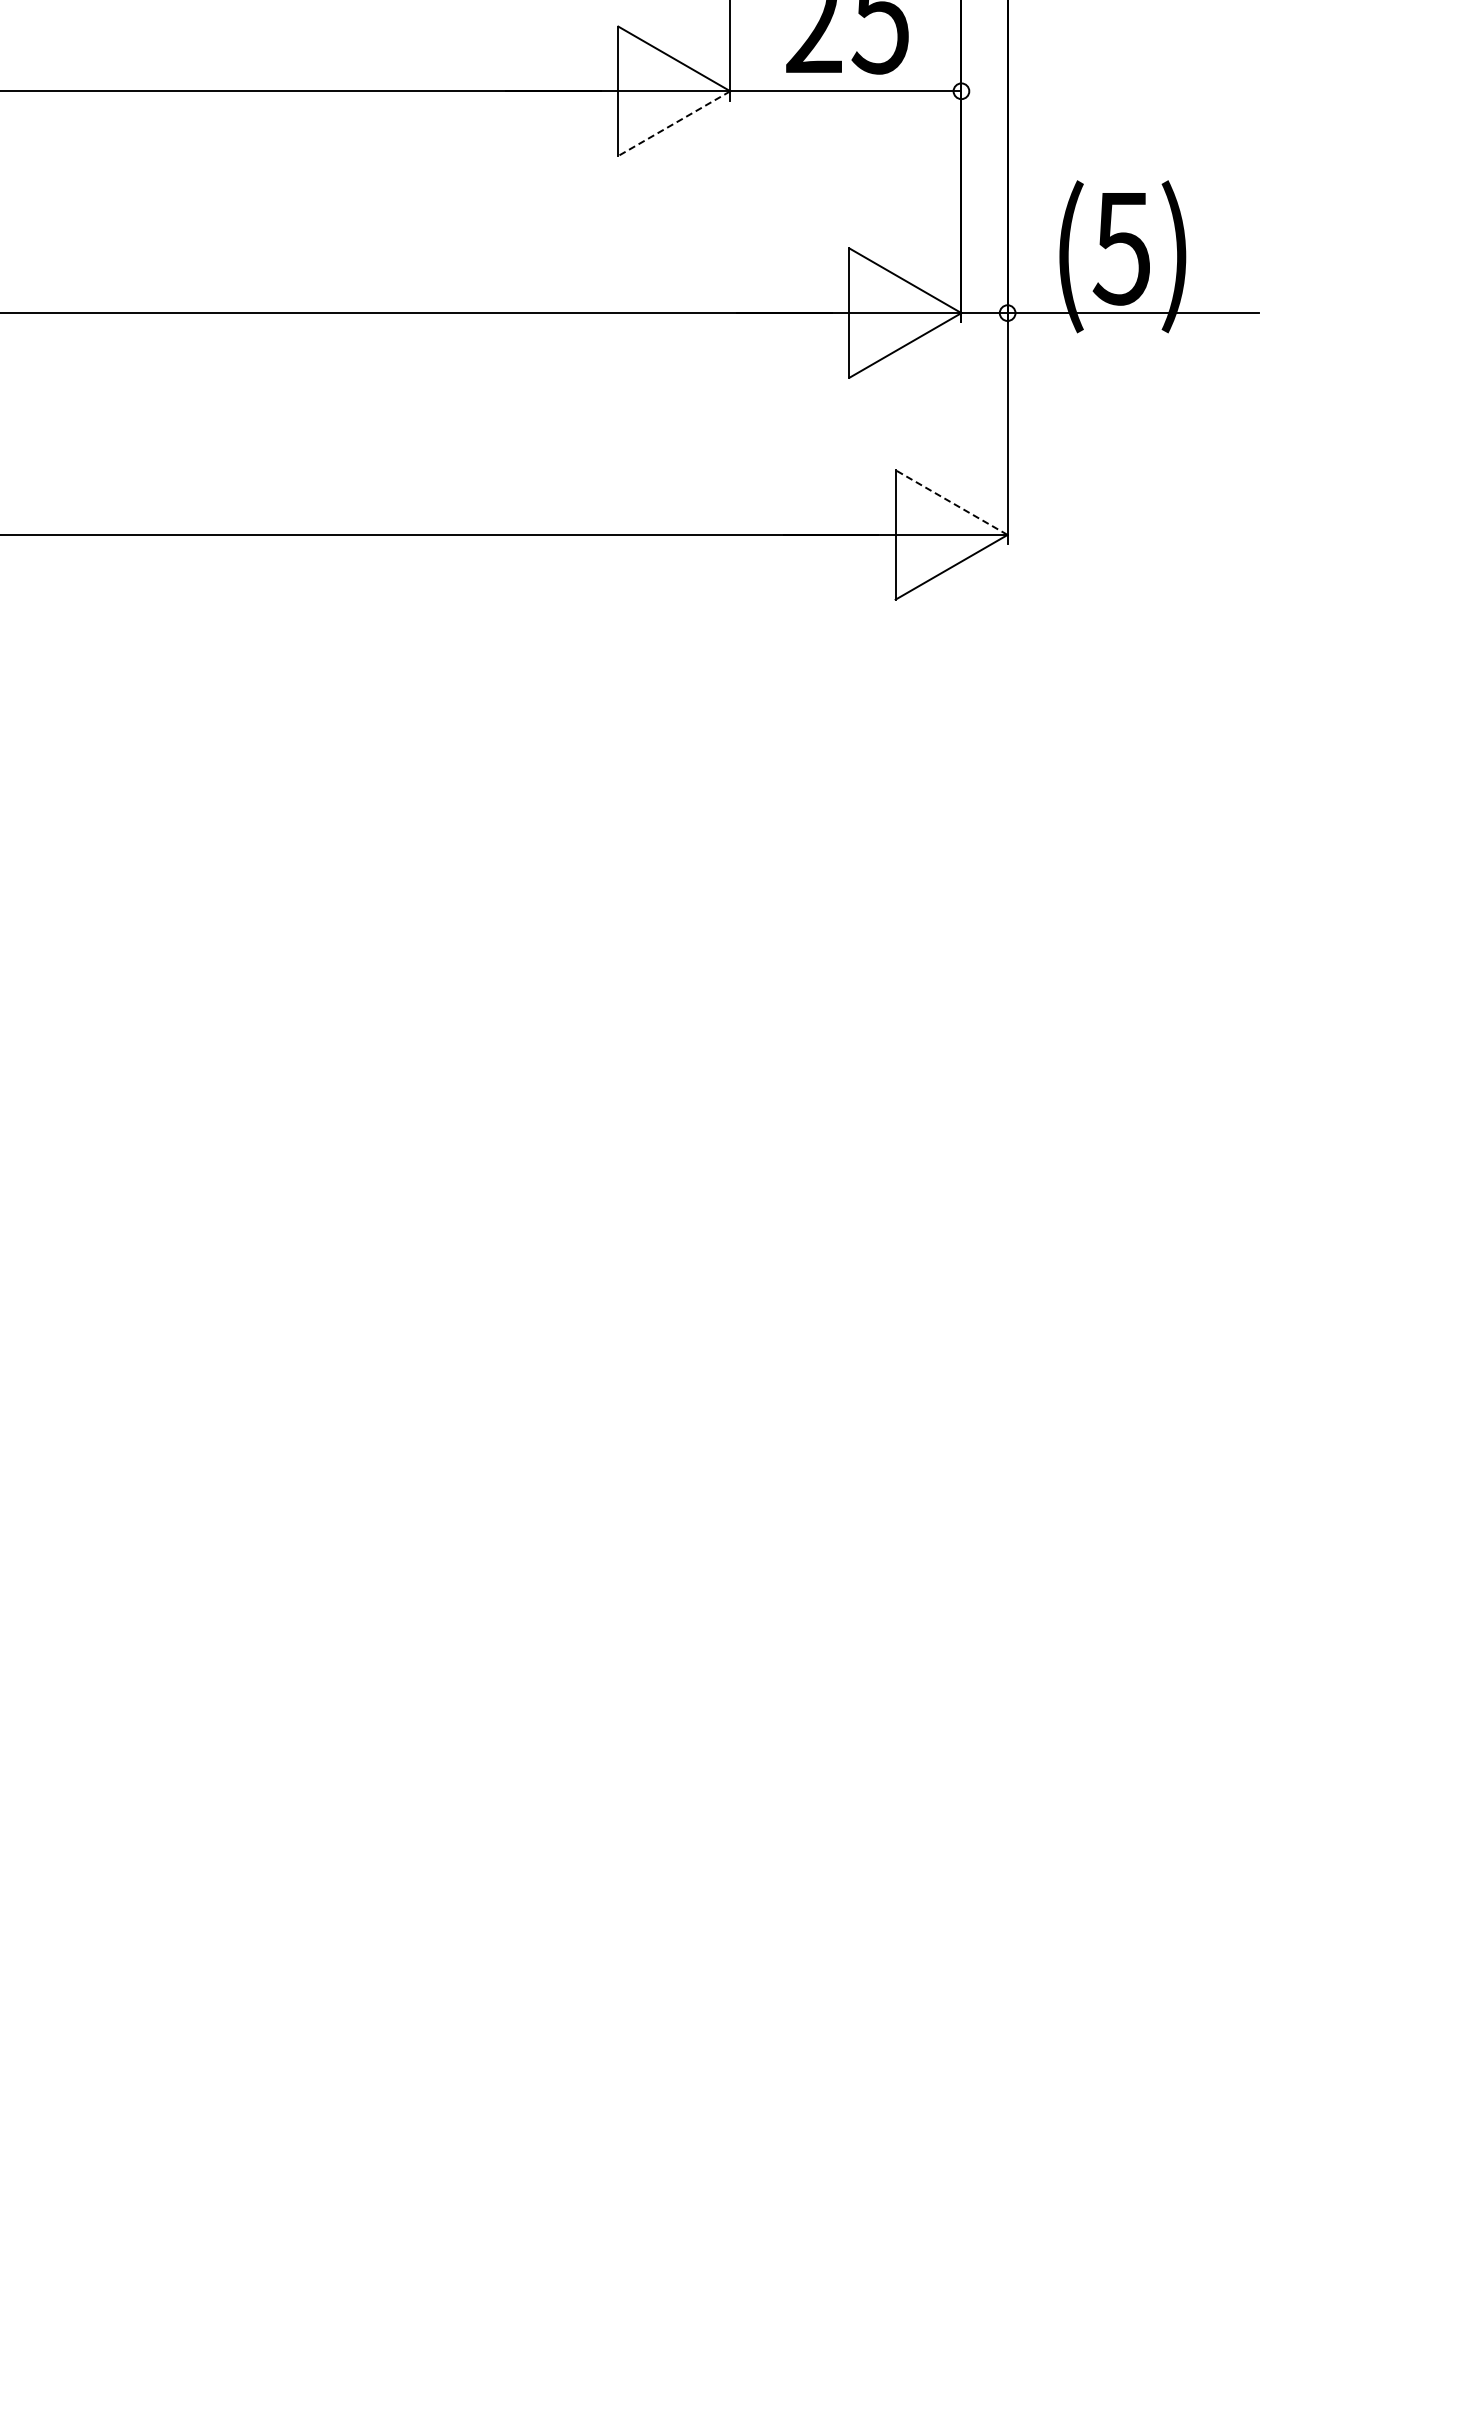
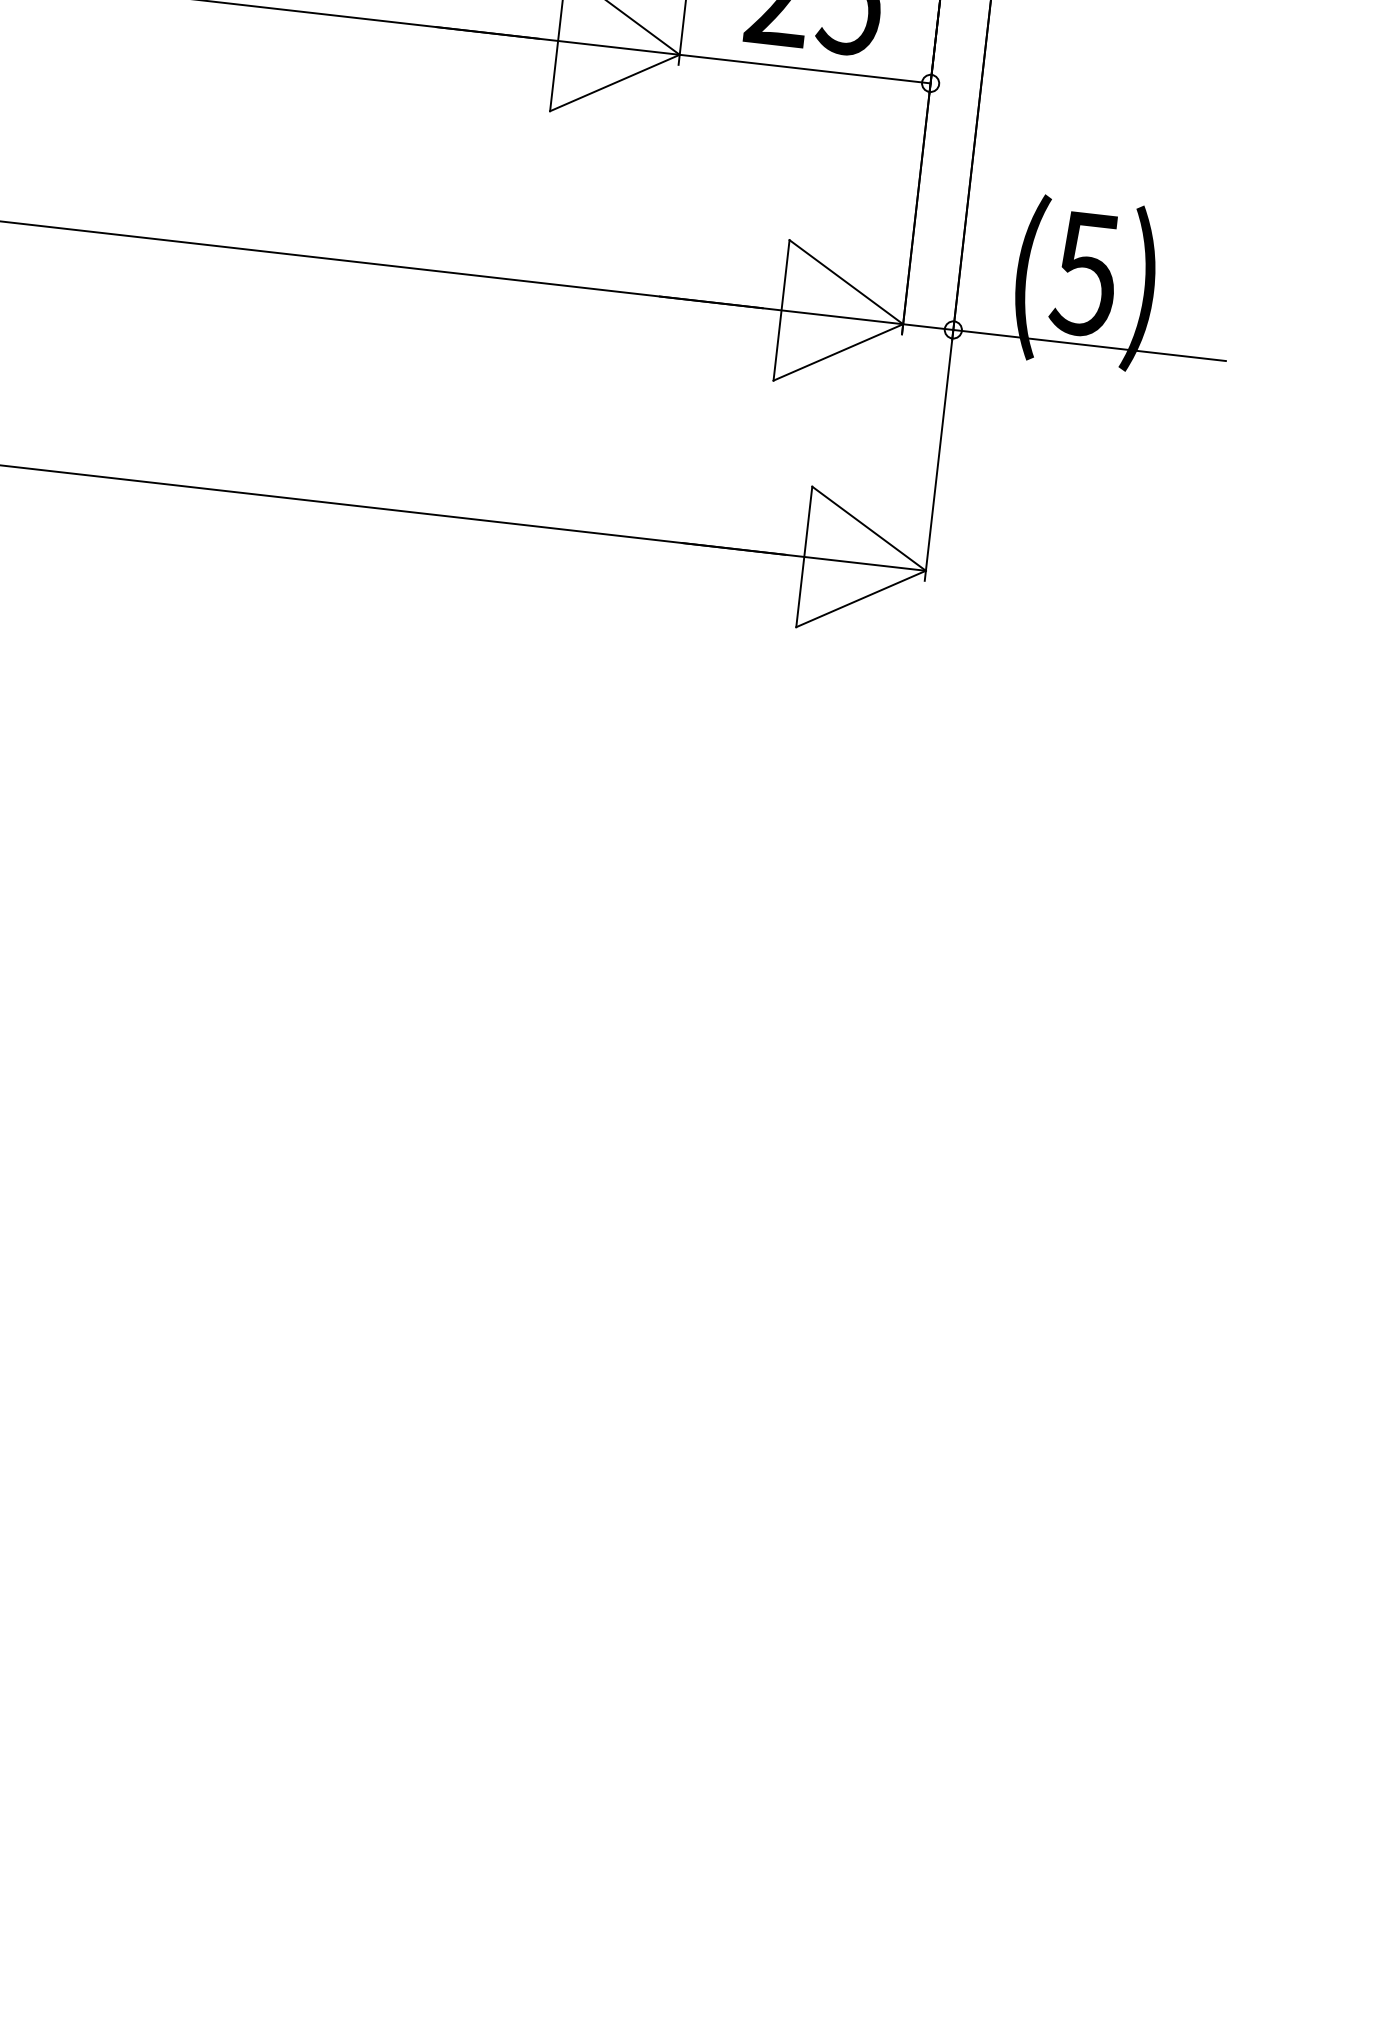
line: (674, 123) -> (615, 82), dashed -> solid
line: (951, 502) -> (868, 528), dashed -> solid

